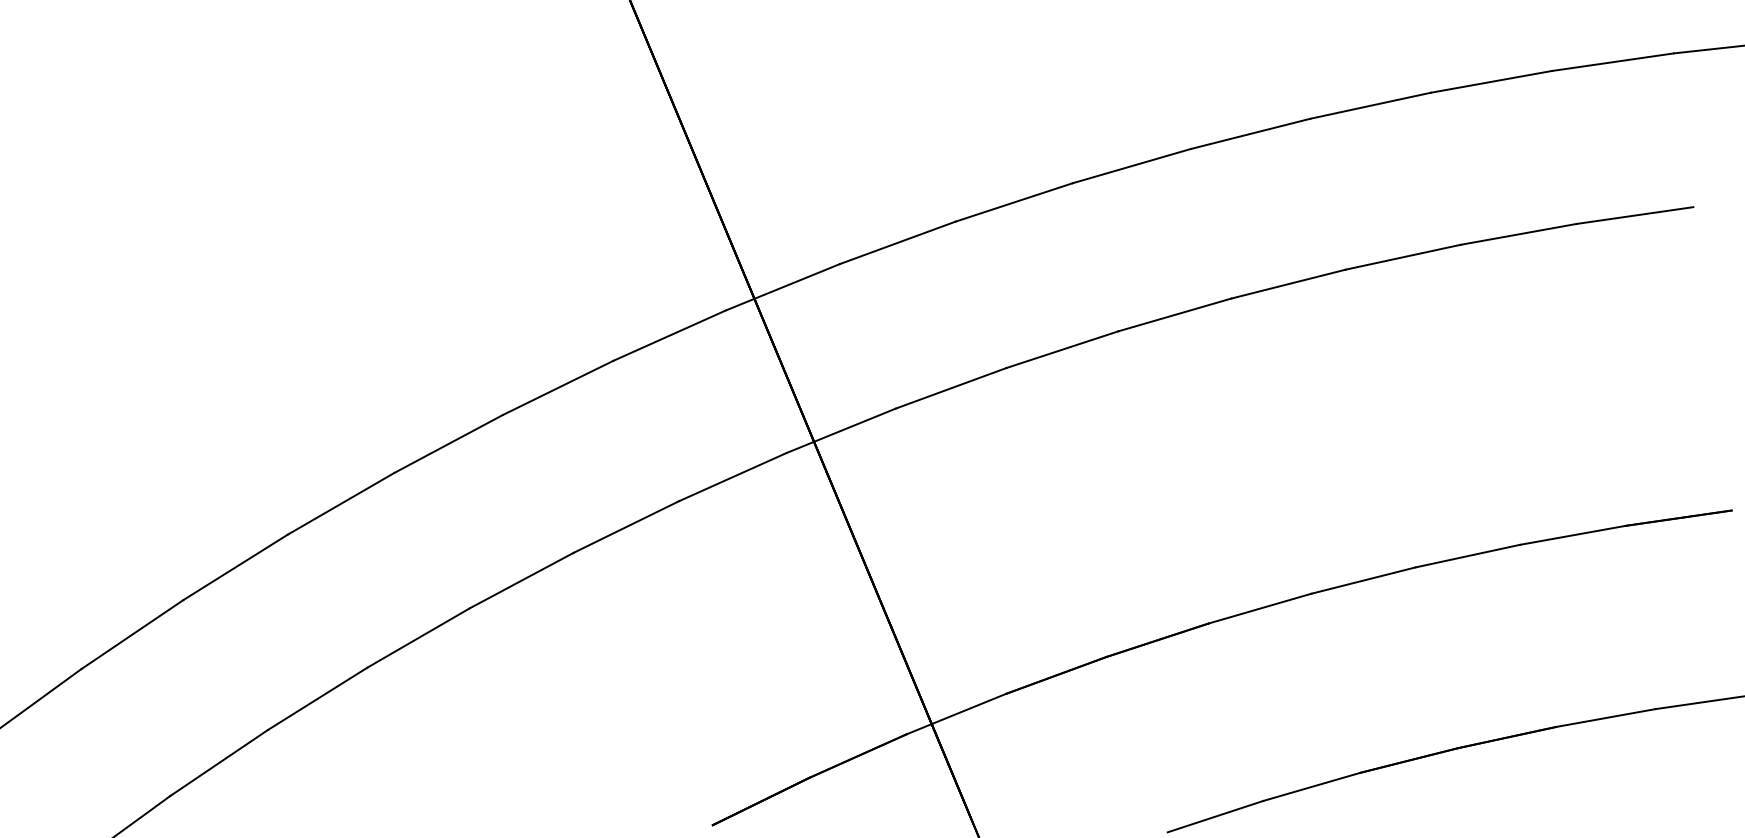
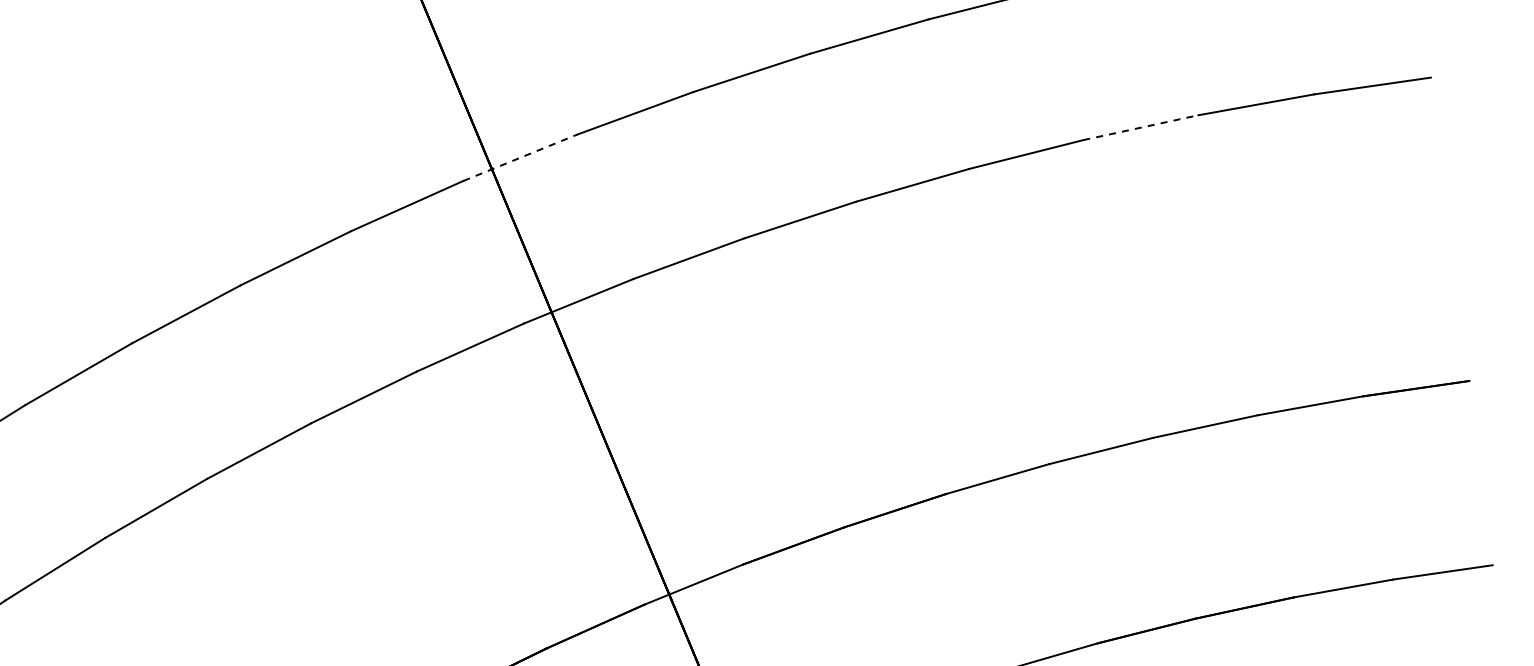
line: (1403, 257) -> (1141, 127), solid -> dashed
line: (782, 287) -> (520, 157), solid -> dashed

